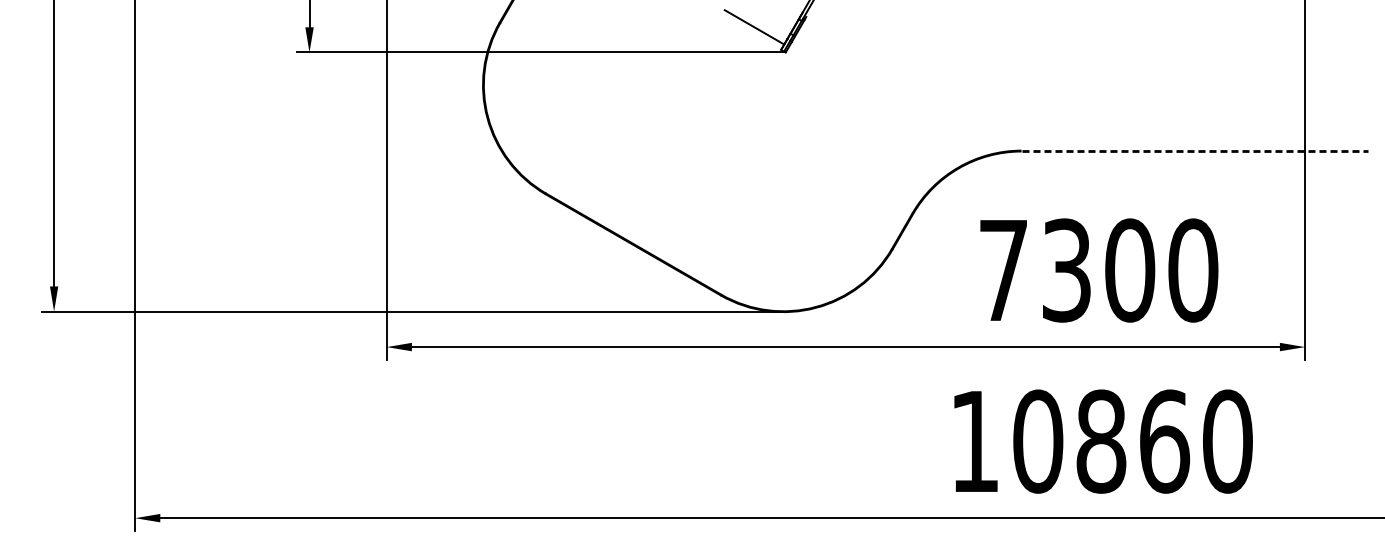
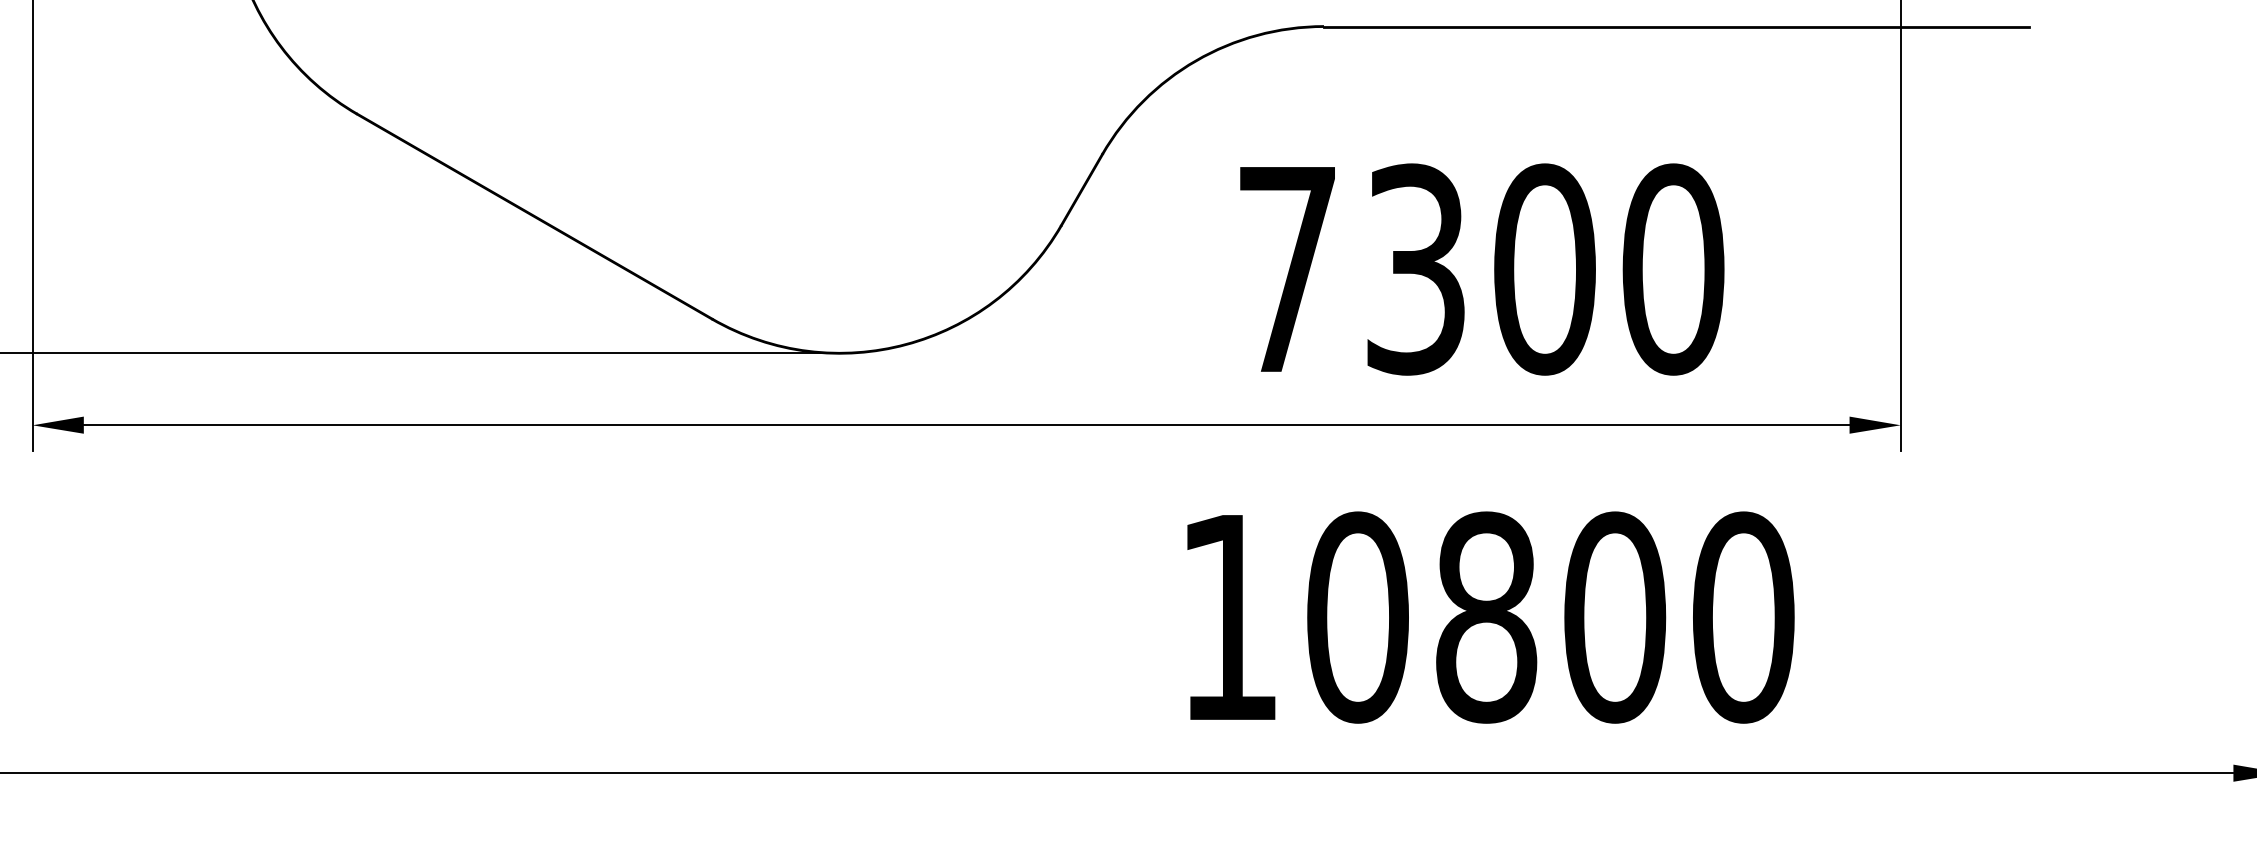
line: (1195, 151) -> (1677, 27), dashed -> solid
text: (1164, 441) -> (1614, 617), 10860 -> 10800

